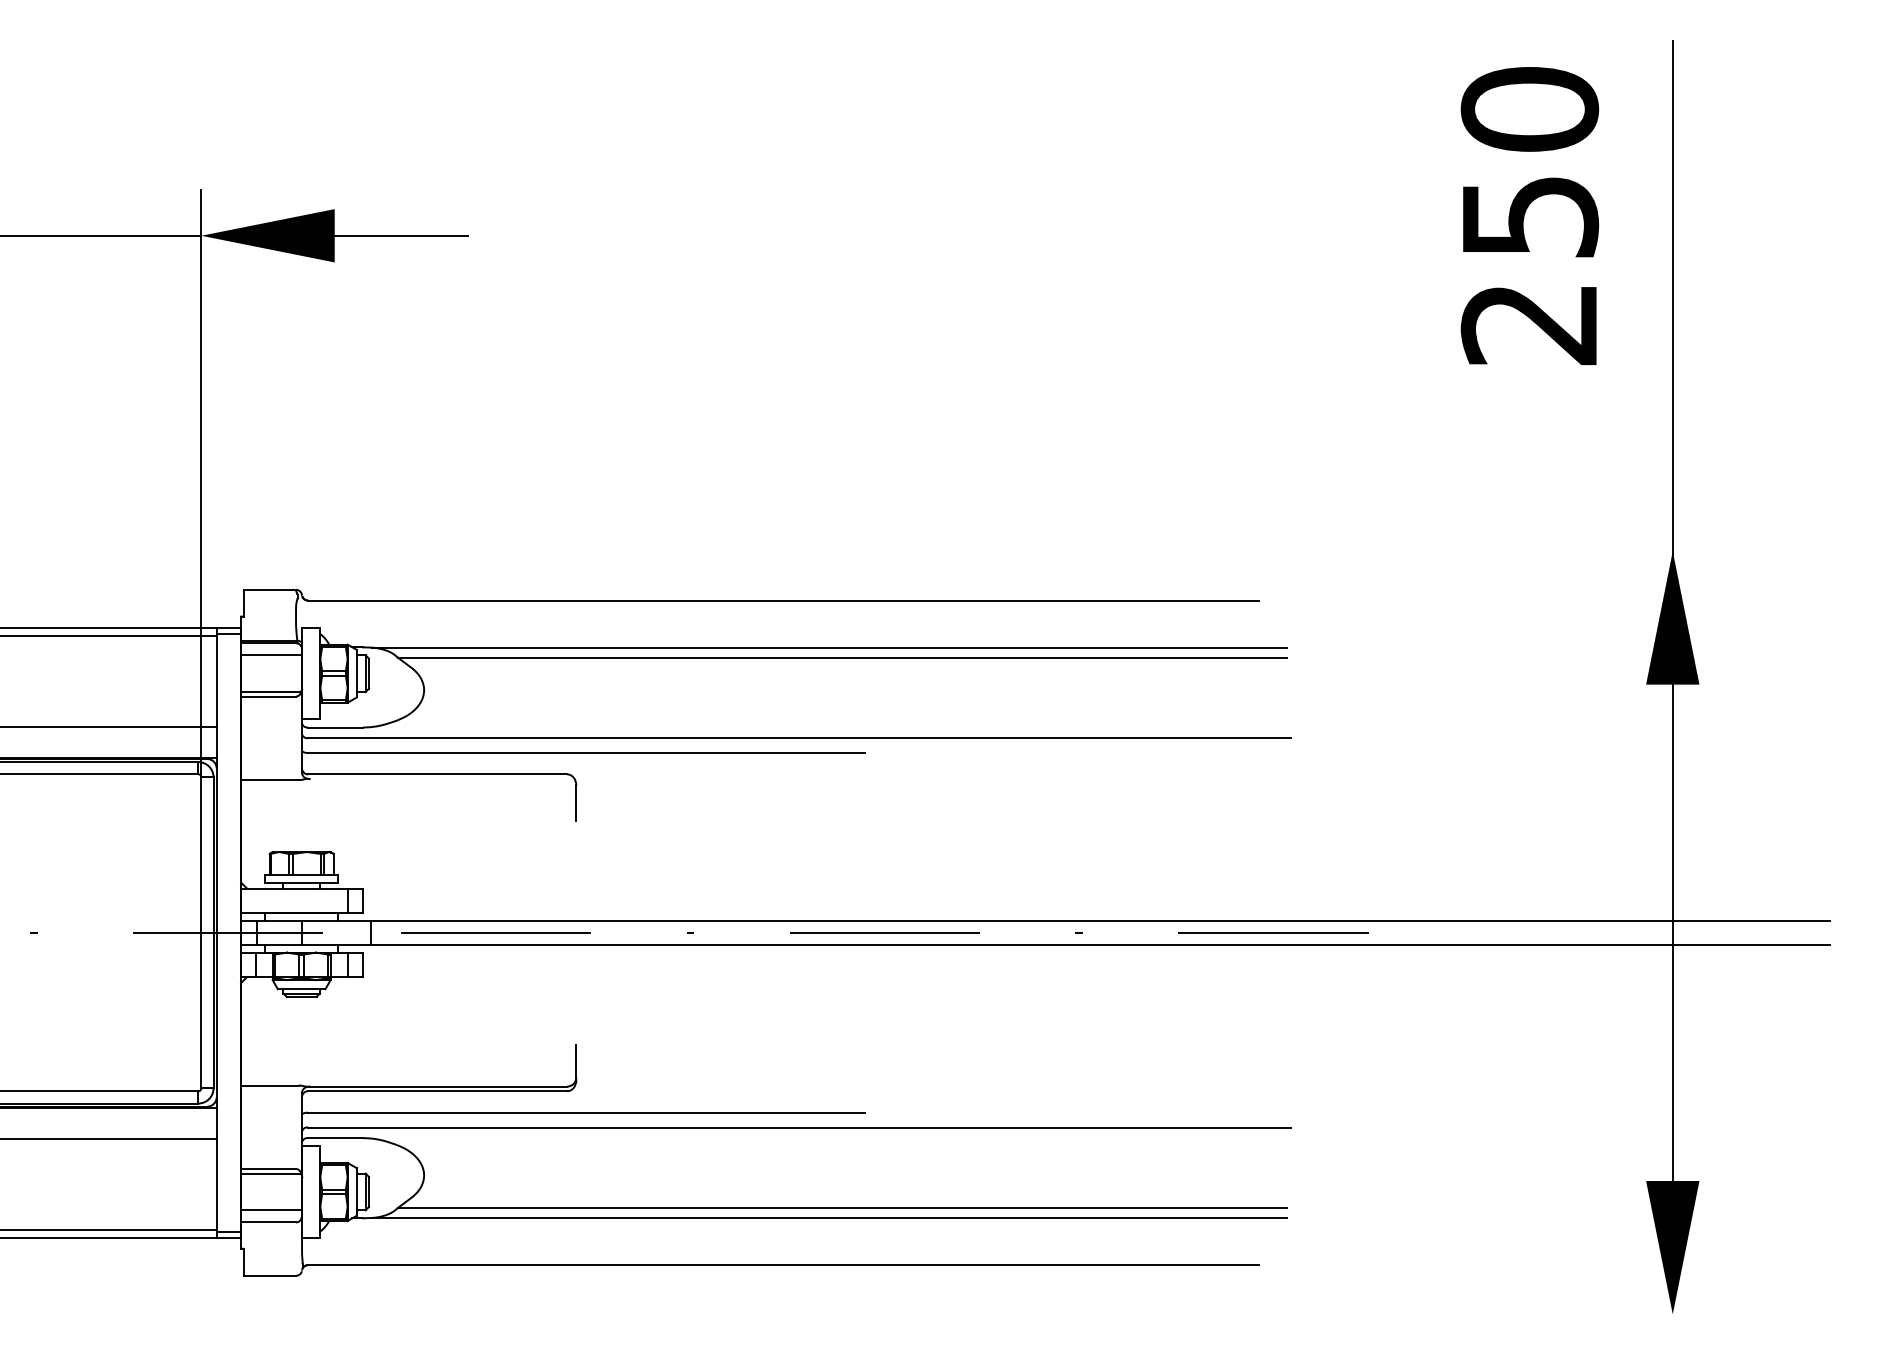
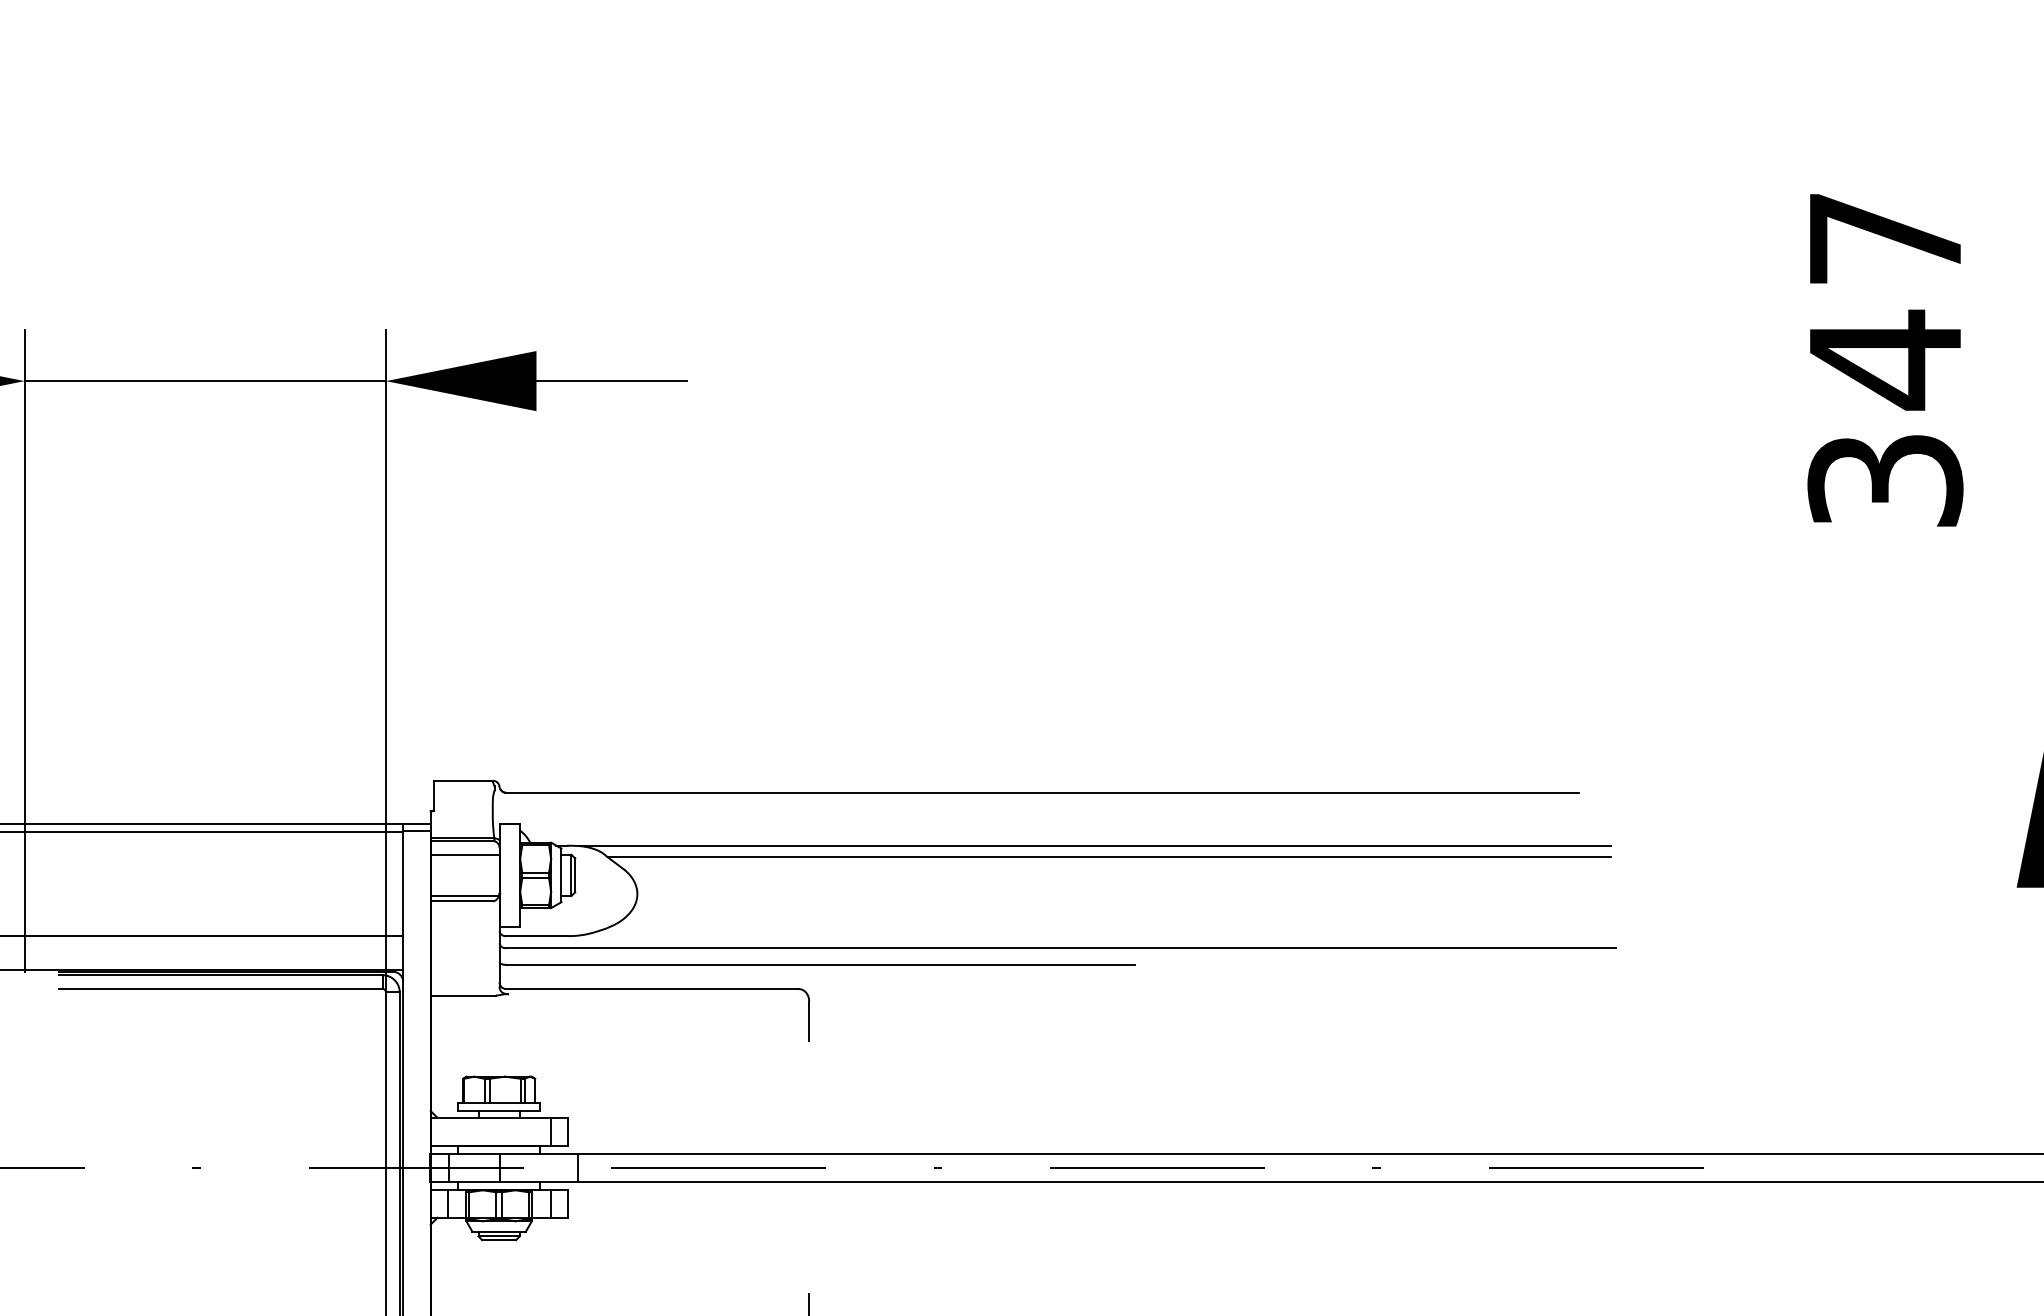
text: (1529, 216) -> (1885, 359), 250 -> 347

